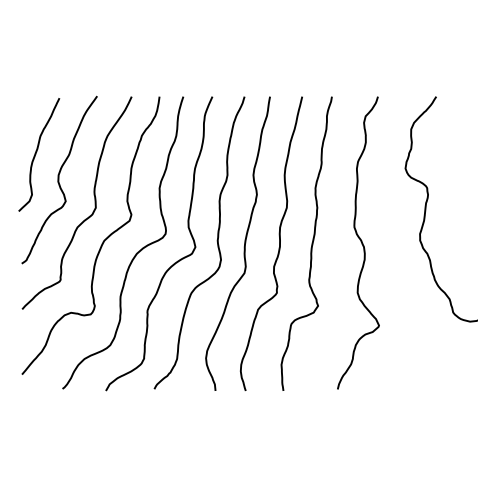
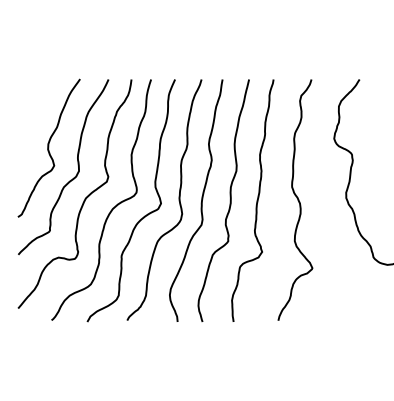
curve: (36, 153) -> (30, 126), removed

